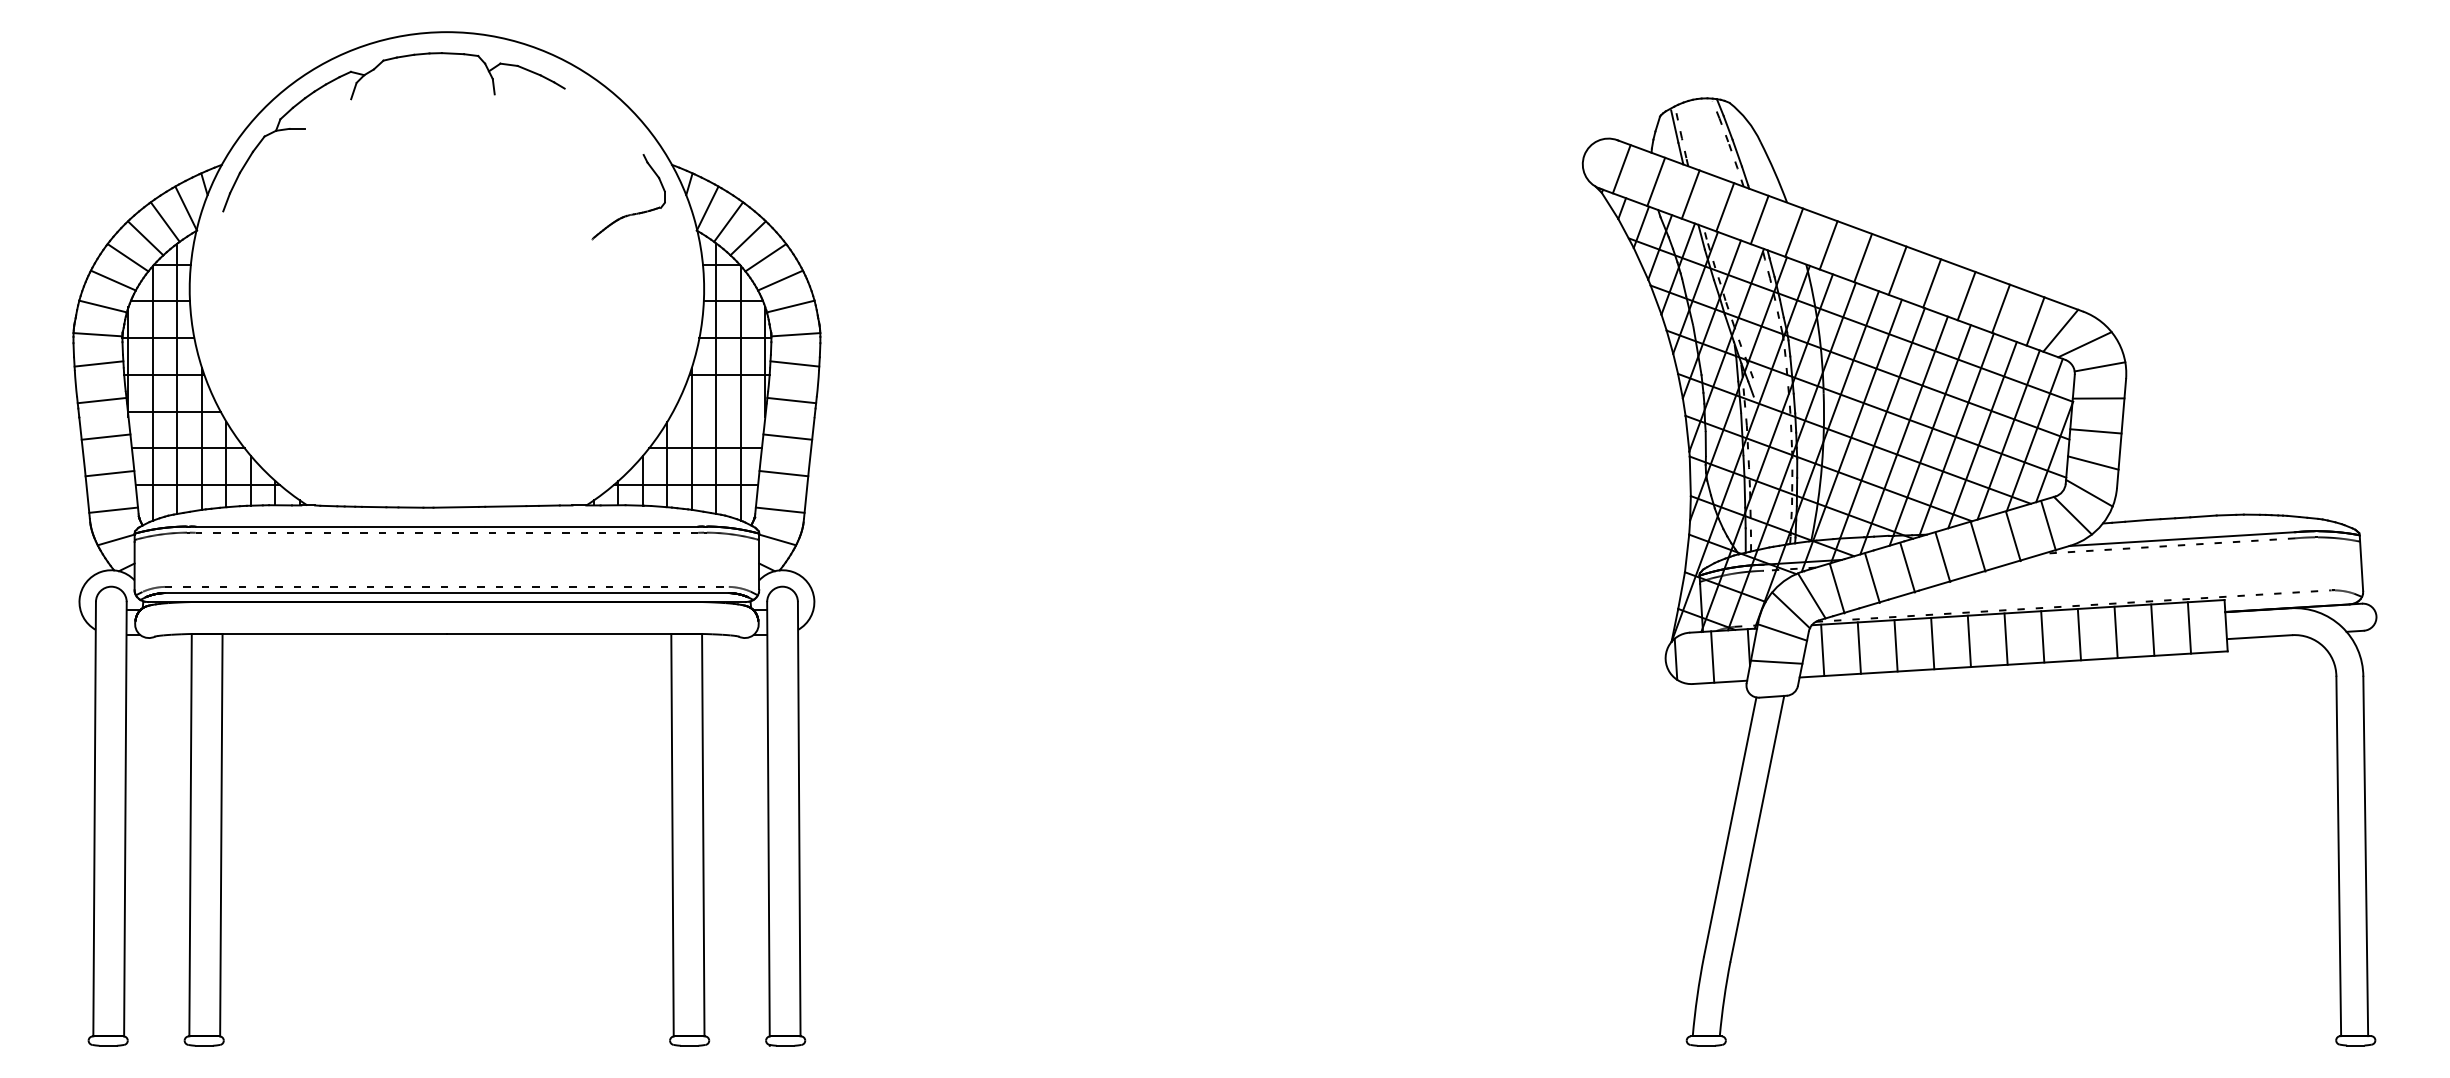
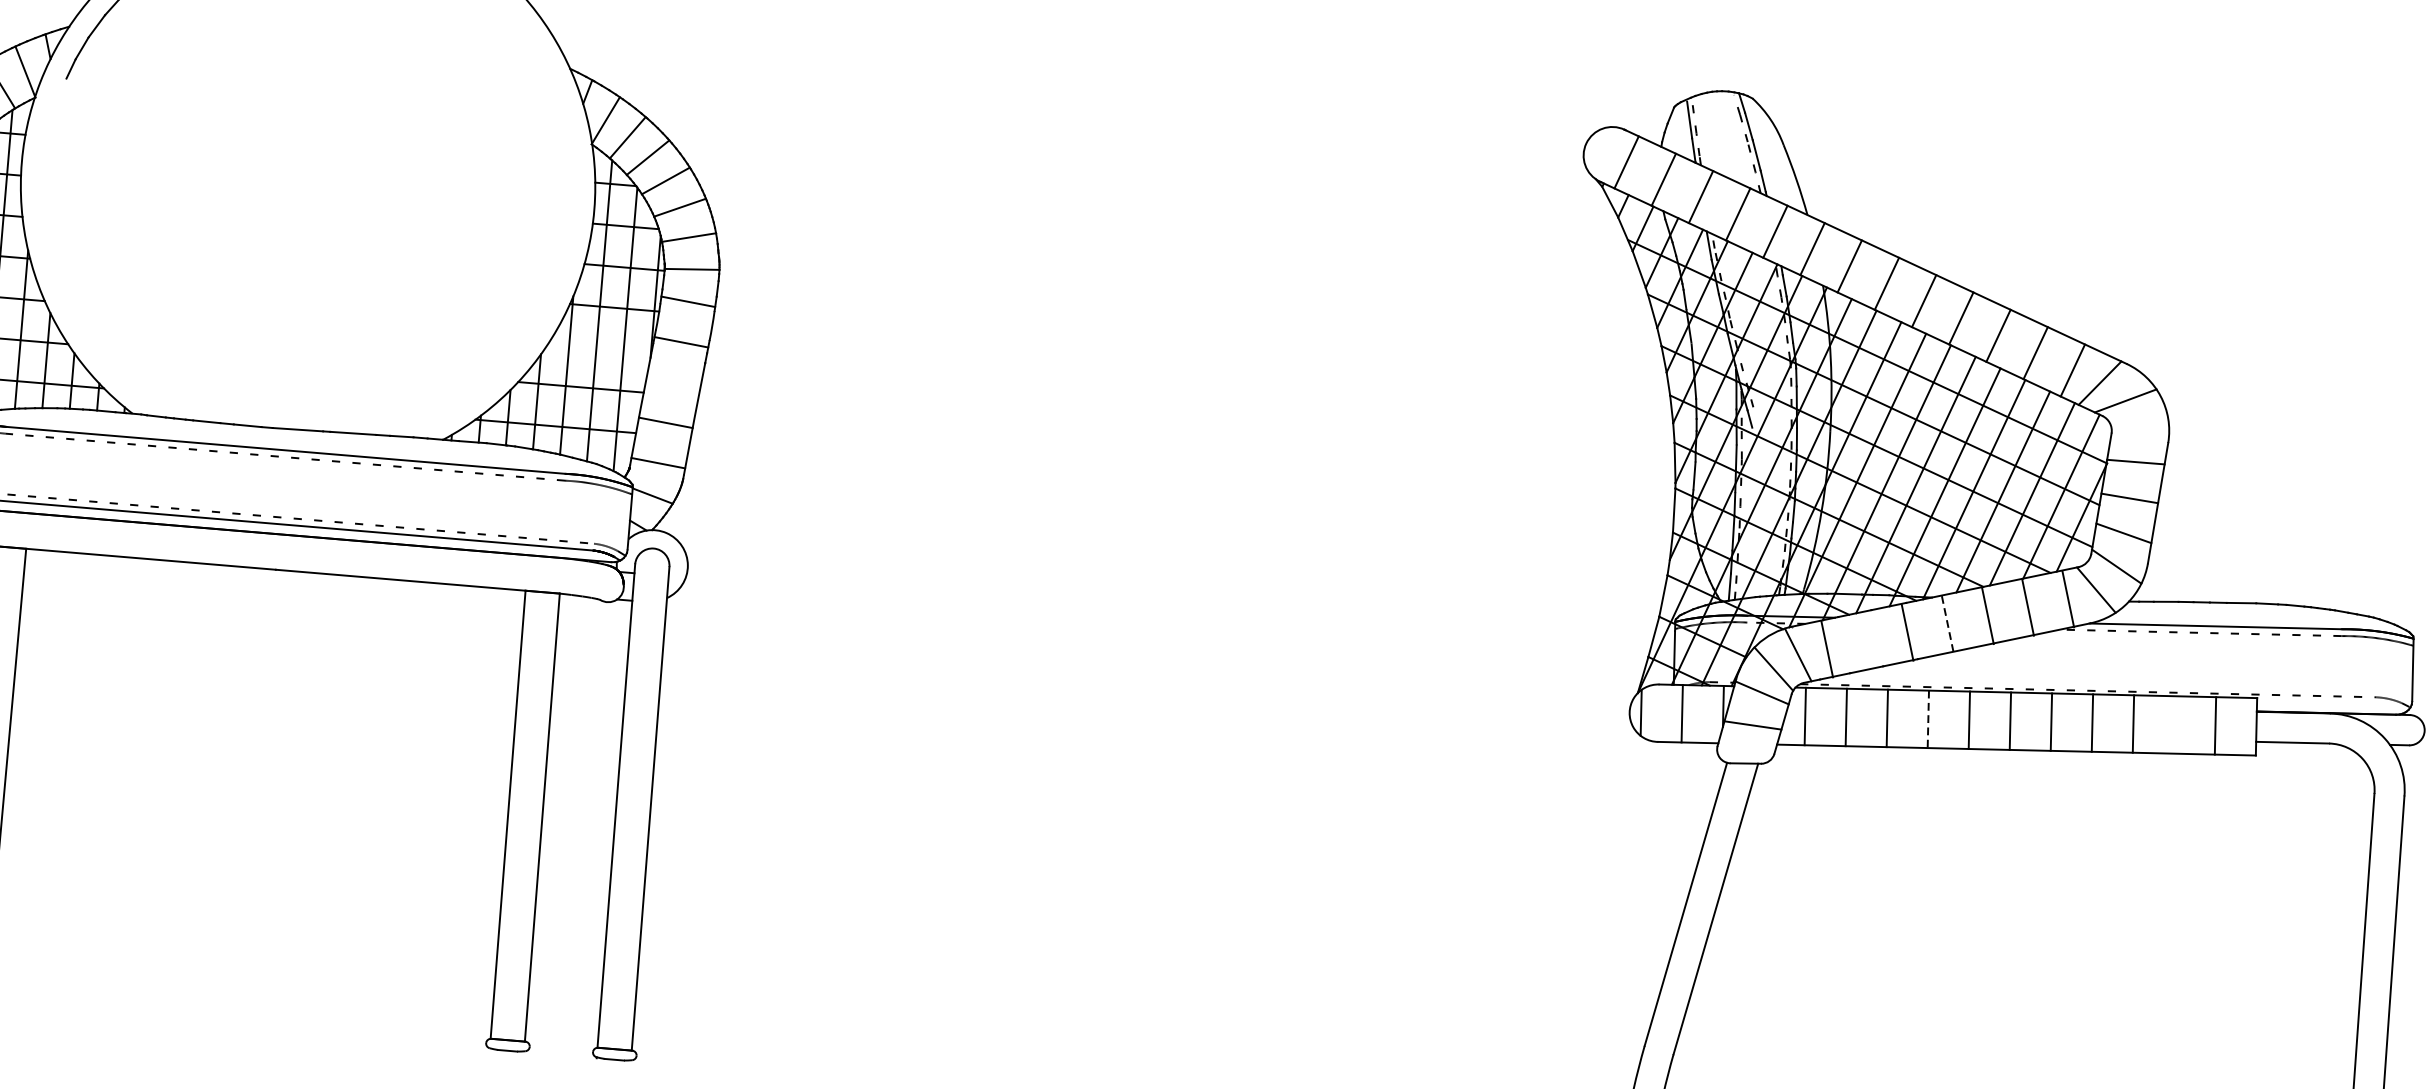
part: (631, 213) -> (520, 119), removed
line: (2099, 366) -> (2139, 426), removed
line: (787, 436) -> (673, 381), removed
line: (1942, 557) -> (1947, 624), solid -> dashed
line: (1872, 577) -> (1867, 640), removed
line: (2152, 629) -> (2174, 724), removed
line: (1932, 643) -> (1928, 719), solid -> dashed

